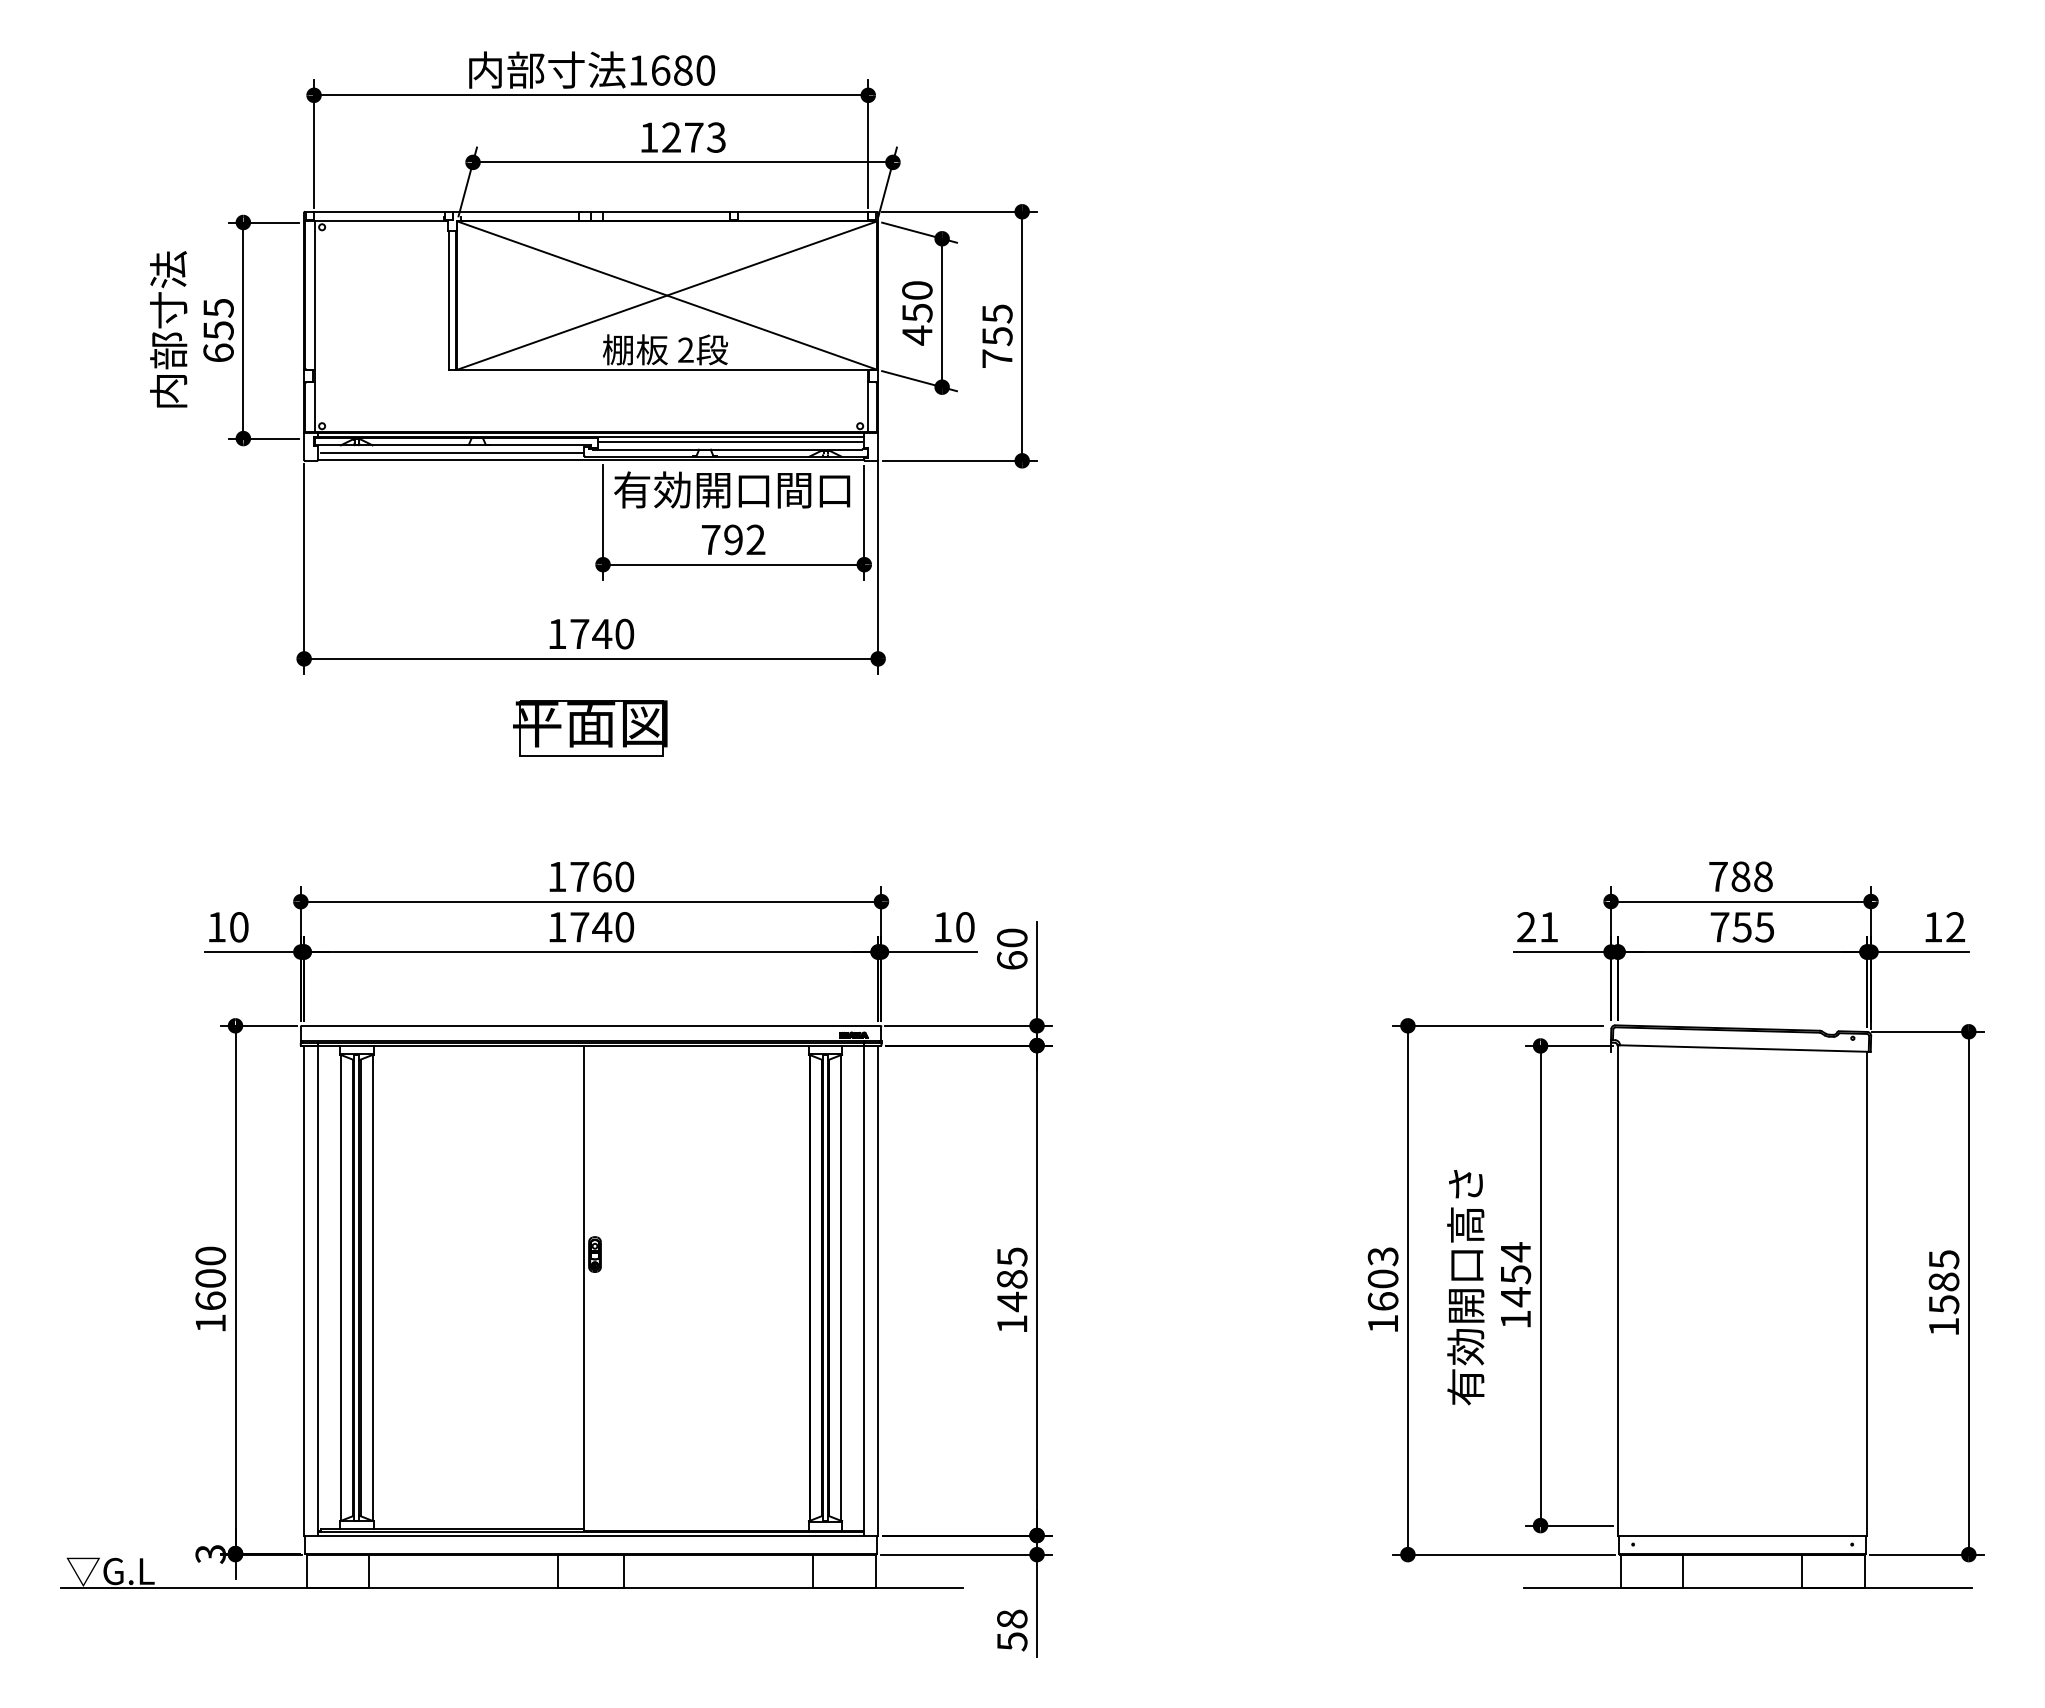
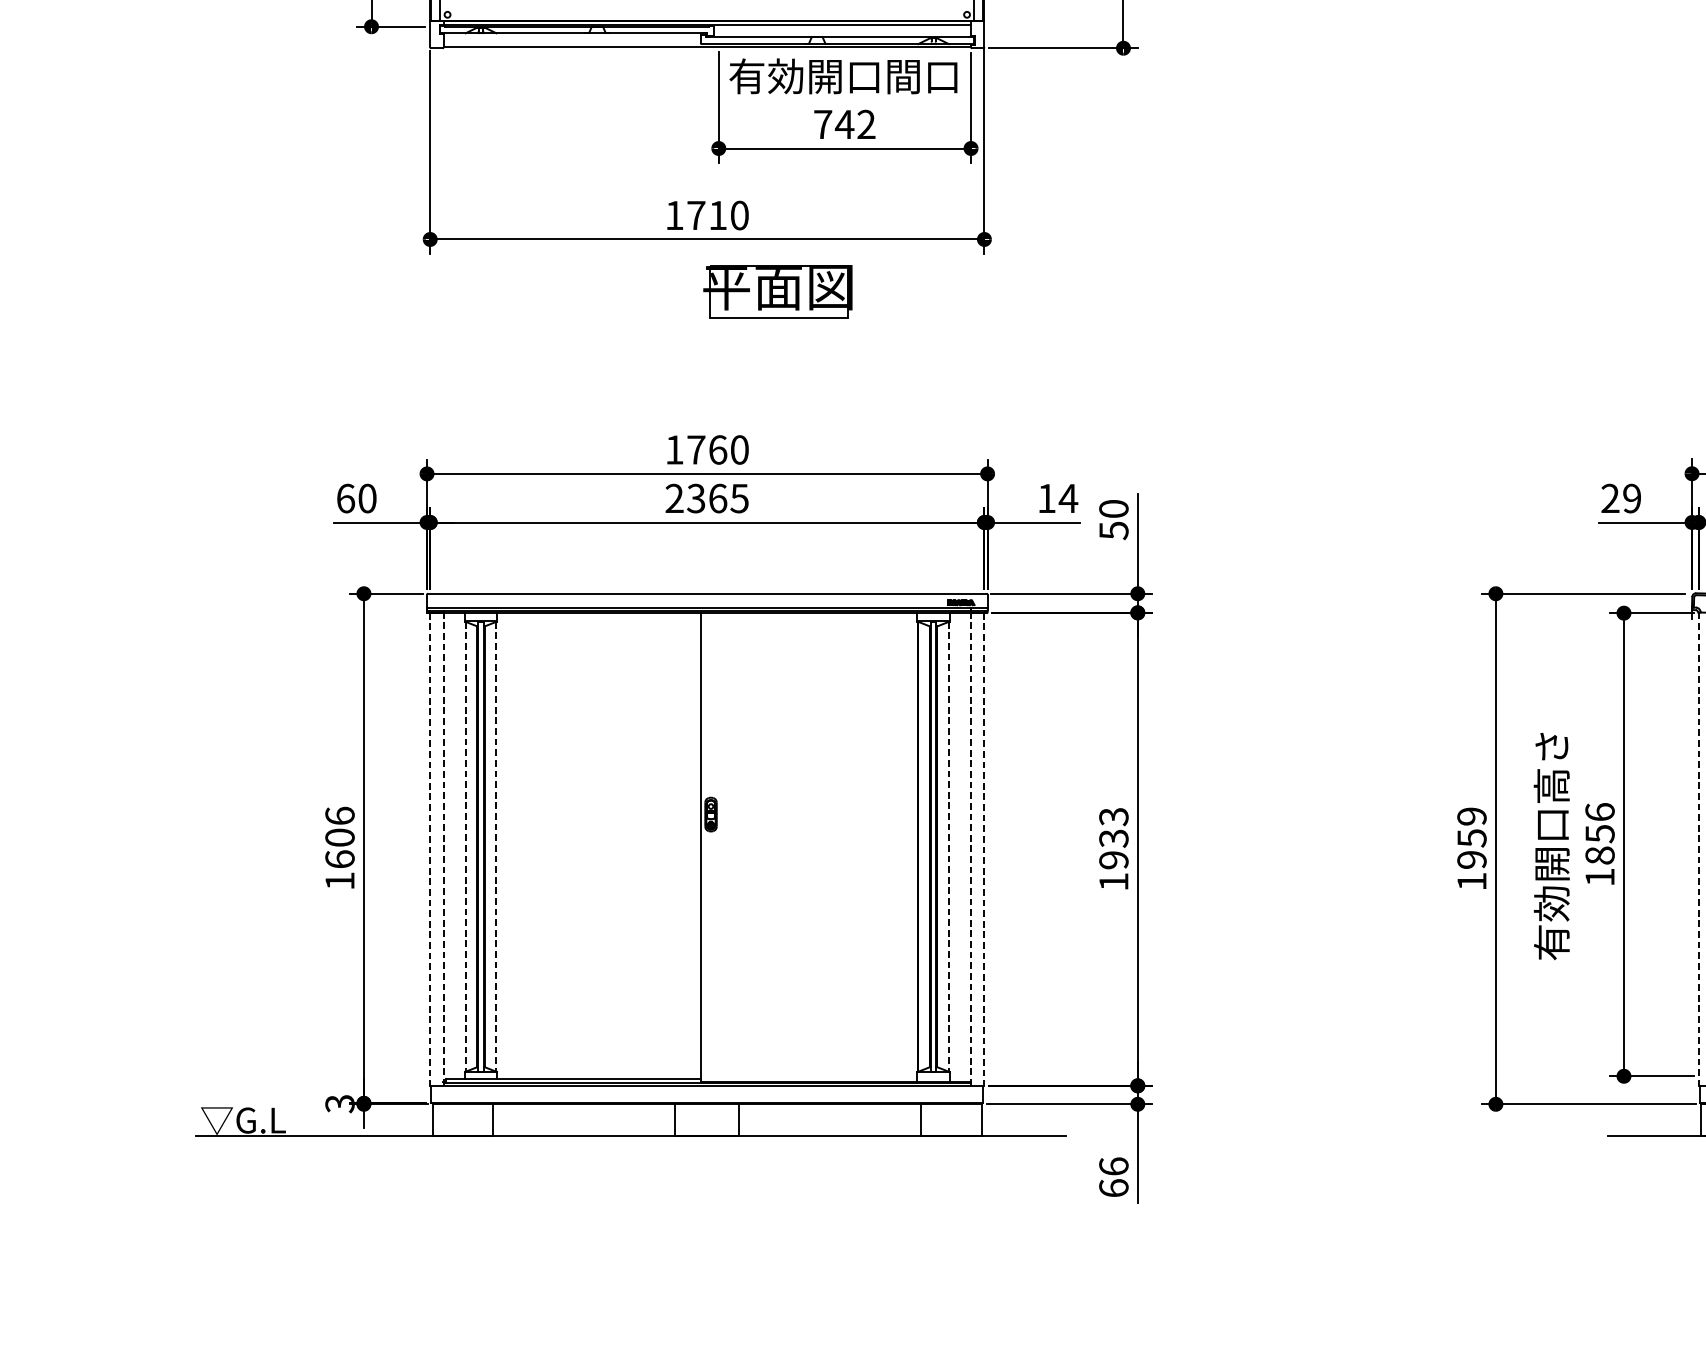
line: (729, 441) -> (840, 29), removed
line: (452, 452) -> (573, 40), removed
text: (733, 539) -> (844, 124), 792 -> 742
text: (602, 633) -> (718, 214), 1740 -> 1710
part: (590, 728) -> (778, 292), moved
text: (217, 927) -> (346, 498), 10 -> 60
text: (591, 927) -> (707, 498), 1740 -> 2365
text: (965, 927) -> (1068, 498), 10 -> 14
text: (1548, 927) -> (1631, 498), 21 -> 29
text: (1012, 960) -> (1114, 530), 60 -> 50
text: (210, 1255) -> (339, 815), 1600 -> 1606
text: (1515, 1274) -> (1599, 833), 1454 -> 1856
text: (1382, 1278) -> (1471, 837), 1603 -> 1959
text: (1012, 1279) -> (1114, 838), 1485 -> 1933
line: (340, 1287) -> (465, 846), solid -> dashed
line: (372, 1287) -> (496, 846), solid -> dashed
line: (841, 1287) -> (949, 846), solid -> dashed
line: (304, 1290) -> (430, 849), solid -> dashed
line: (318, 1290) -> (444, 849), solid -> dashed
line: (864, 1290) -> (971, 849), solid -> dashed
line: (878, 1290) -> (984, 849), solid -> dashed
line: (1618, 1290) -> (1699, 849), solid -> dashed
text: (1012, 1630) -> (1114, 1177), 58 -> 66

